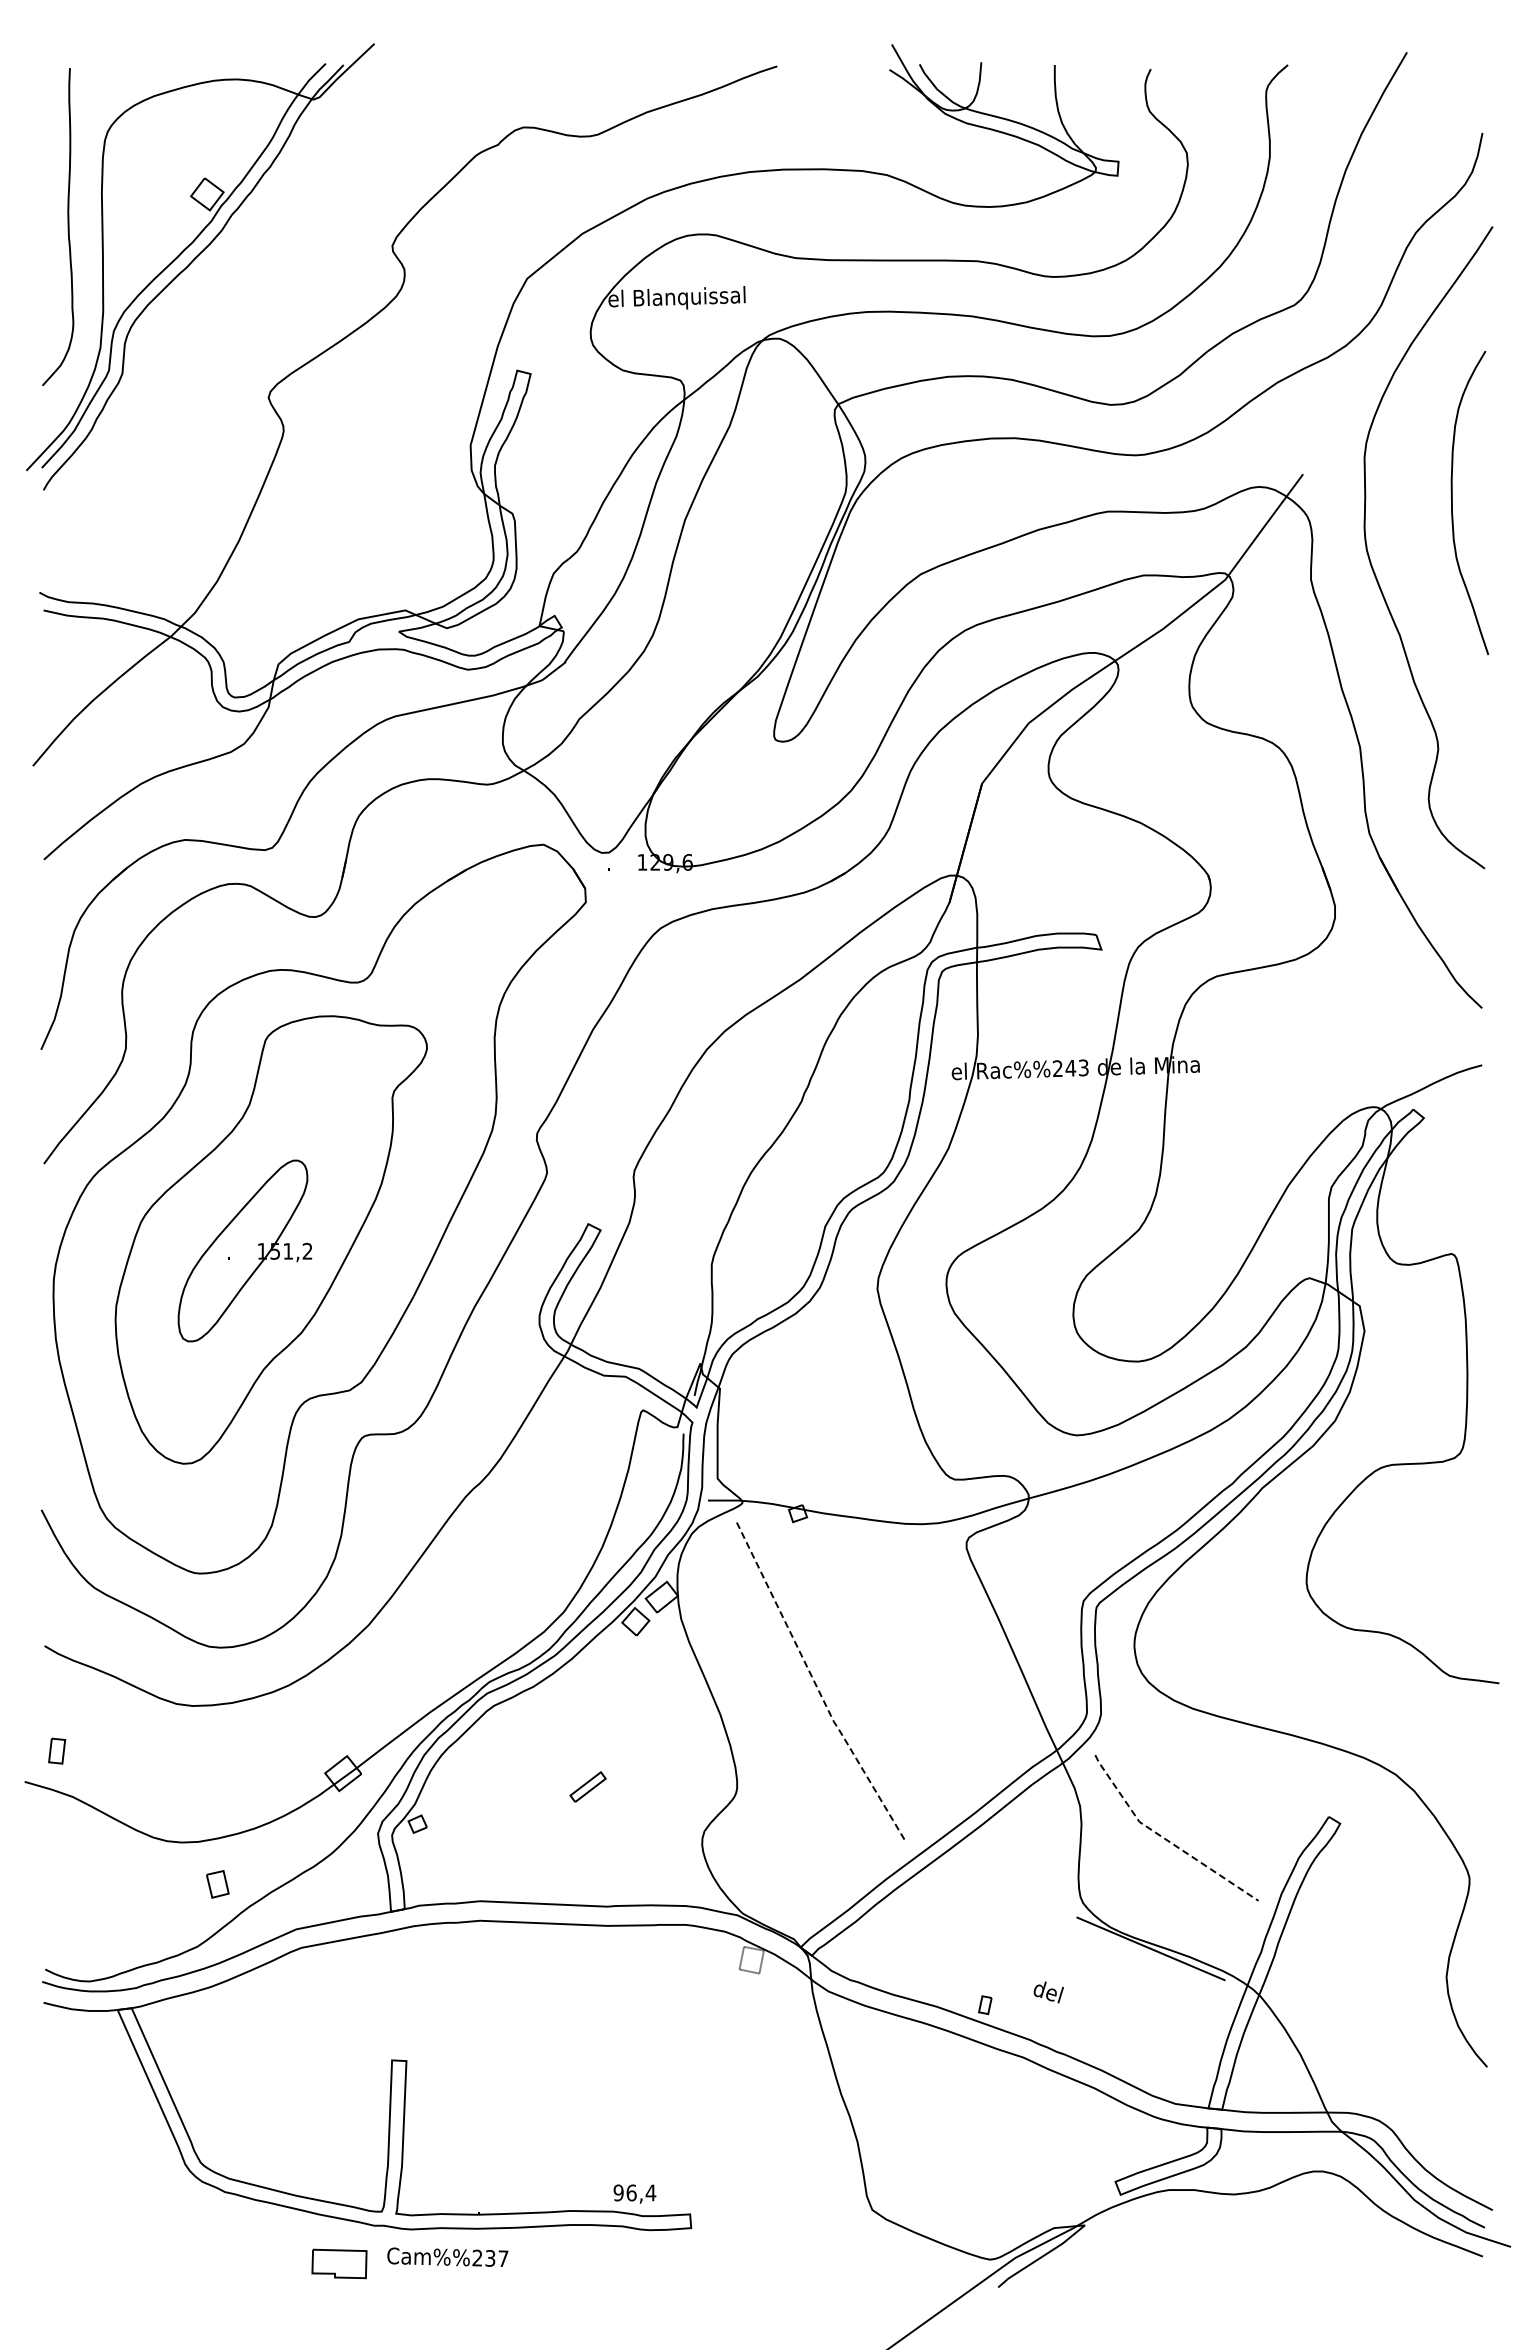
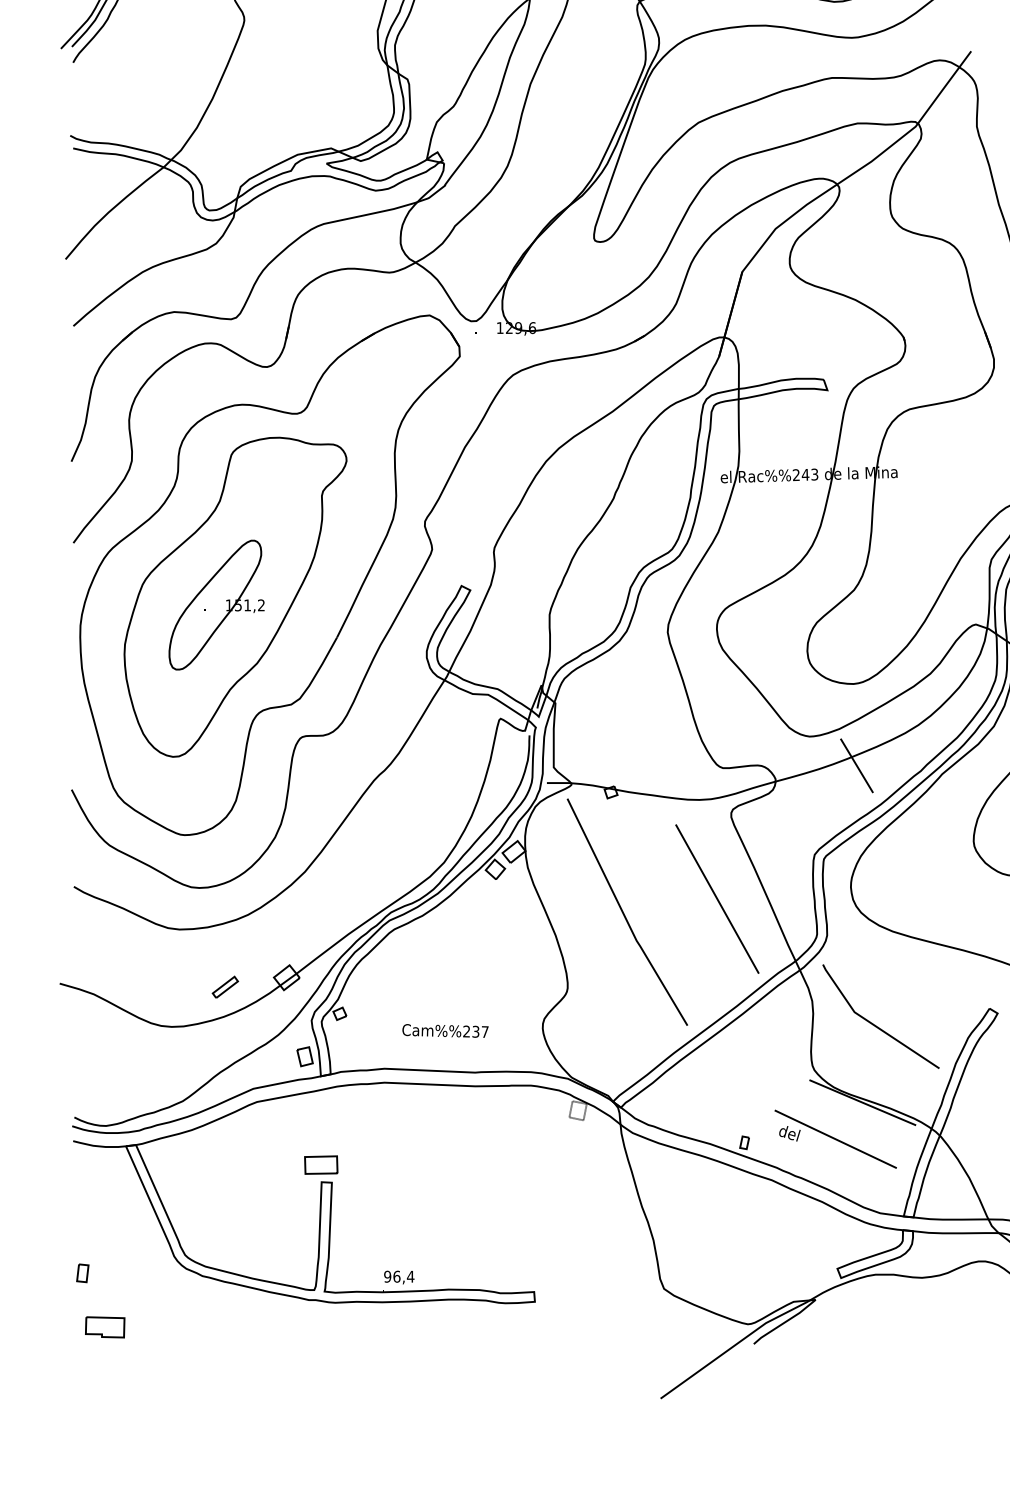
line: (1142, 1476) -> (856, 765), added
line: (946, 1662) -> (716, 898), added
line: (816, 1685) -> (624, 914), dashed -> solid
part: (57, 1750) -> (83, 1272), moved
part: (587, 1786) -> (224, 986), moved
line: (1164, 1838) -> (872, 1024), dashed -> solid
part: (217, 1884) -> (304, 1056), moved
line: (1112, 2000) -> (835, 1139), added
part: (391, 2036) -> (321, 1165), added
text: (634, 2193) -> (398, 1277), moved
text: (447, 2256) -> (445, 1030), moved
part: (339, 2263) -> (105, 1327), moved

